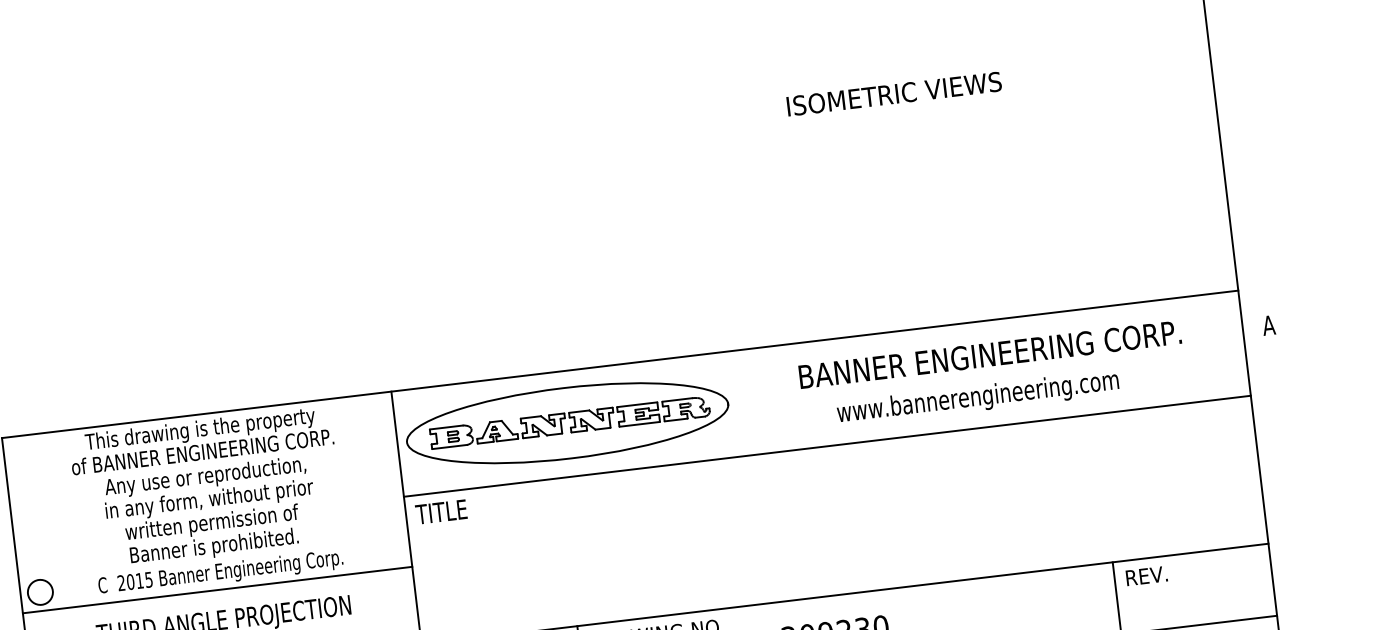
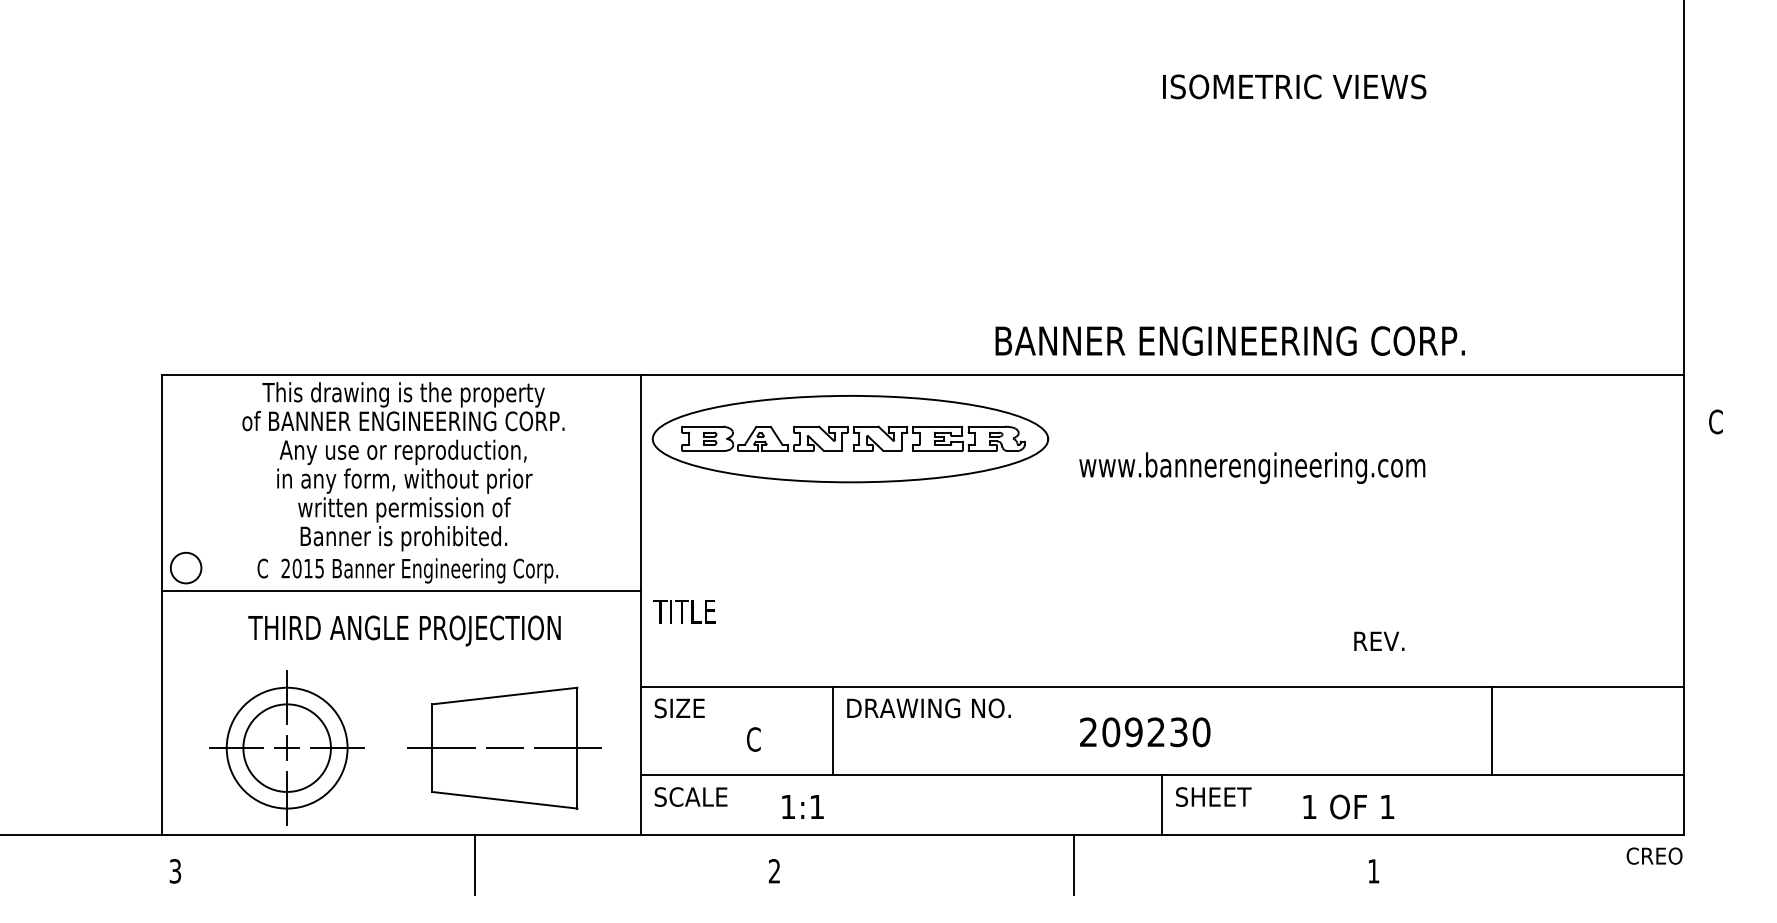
text: (1268, 325) -> (1715, 421), A -> C
text: (989, 354) -> (1229, 340), moved
text: (978, 397) -> (1252, 467), moved
line: (827, 446) -> (1162, 504), removed
text: (441, 511) -> (684, 611), moved
text: (1146, 575) -> (1379, 640), moved

